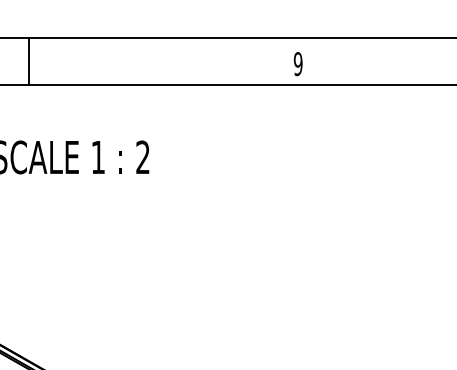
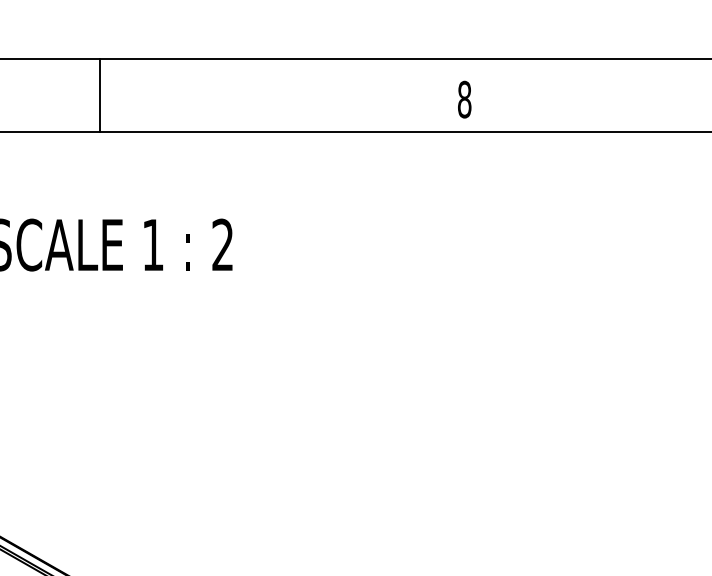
line: (29, 61) -> (100, 95), moved
text: (297, 64) -> (463, 100), 9 -> 8

